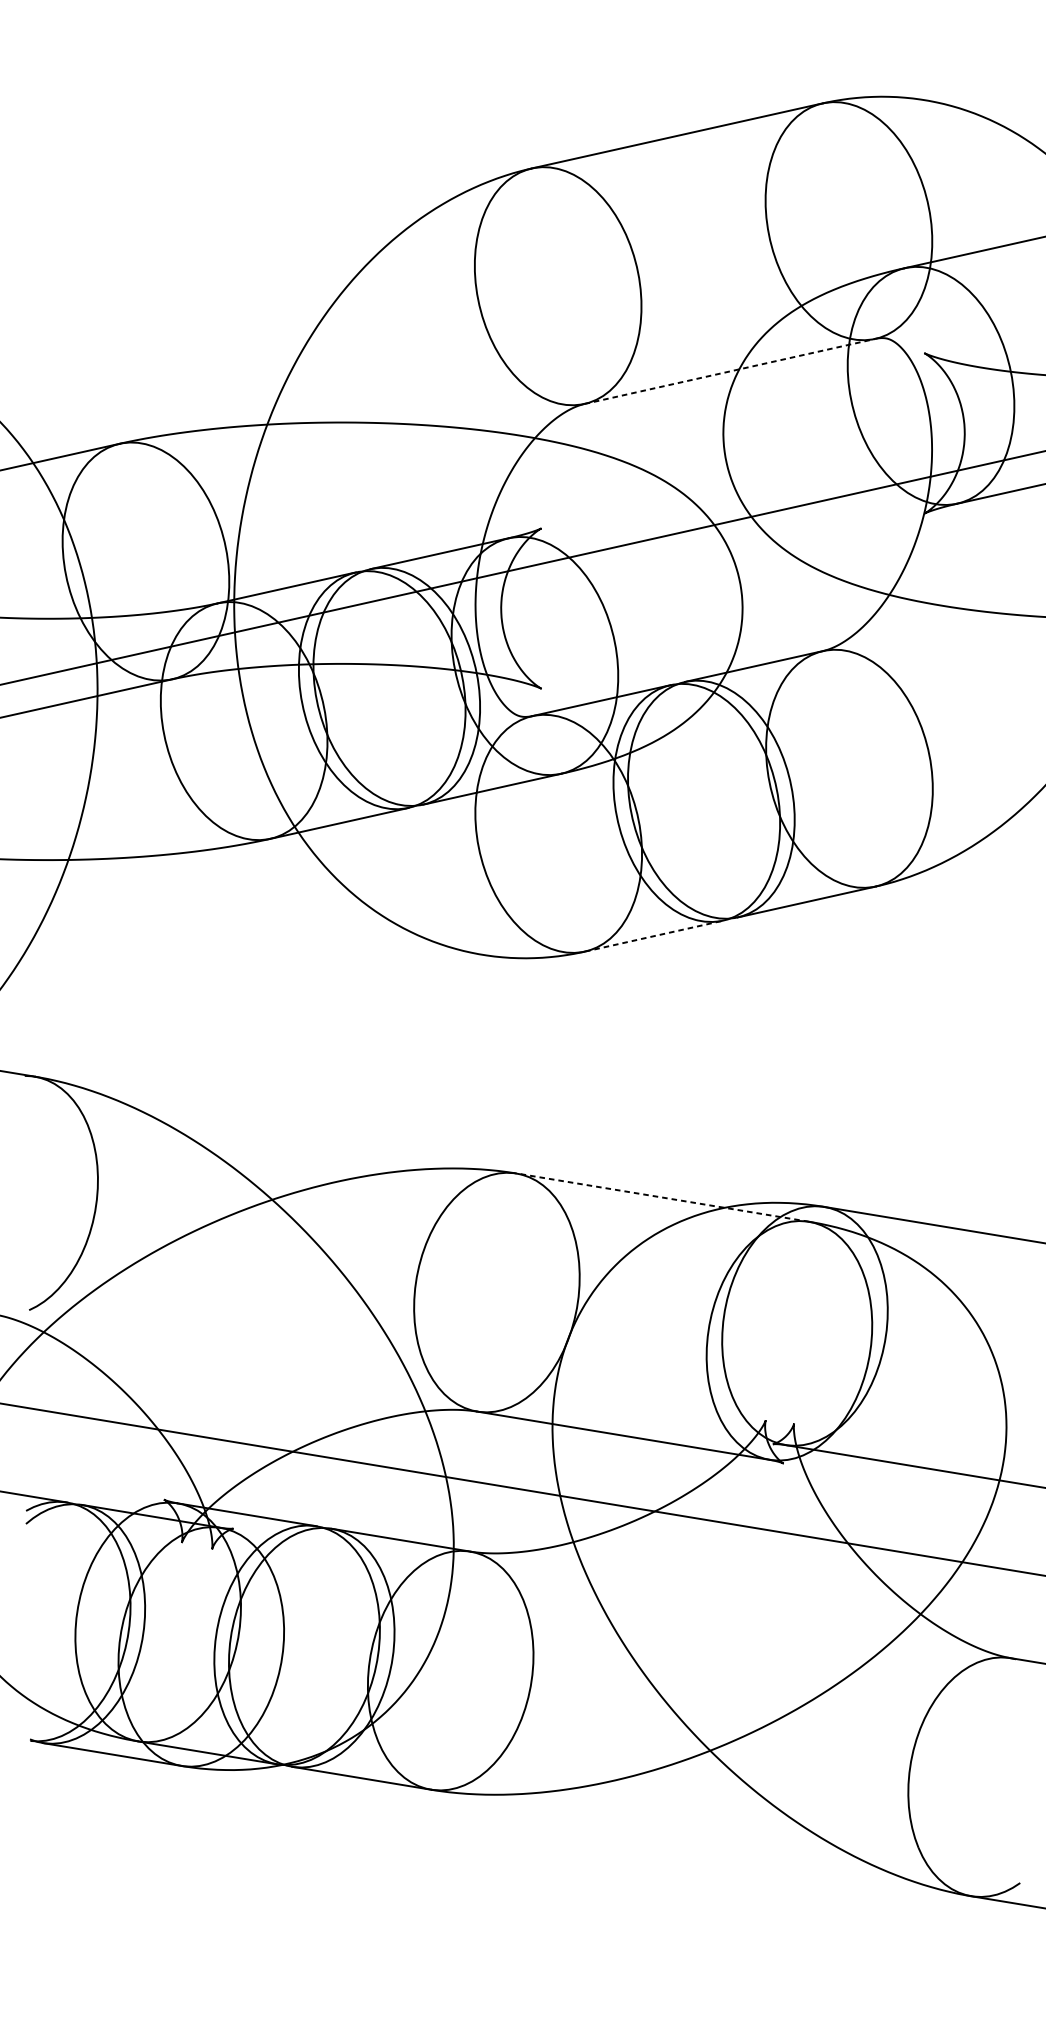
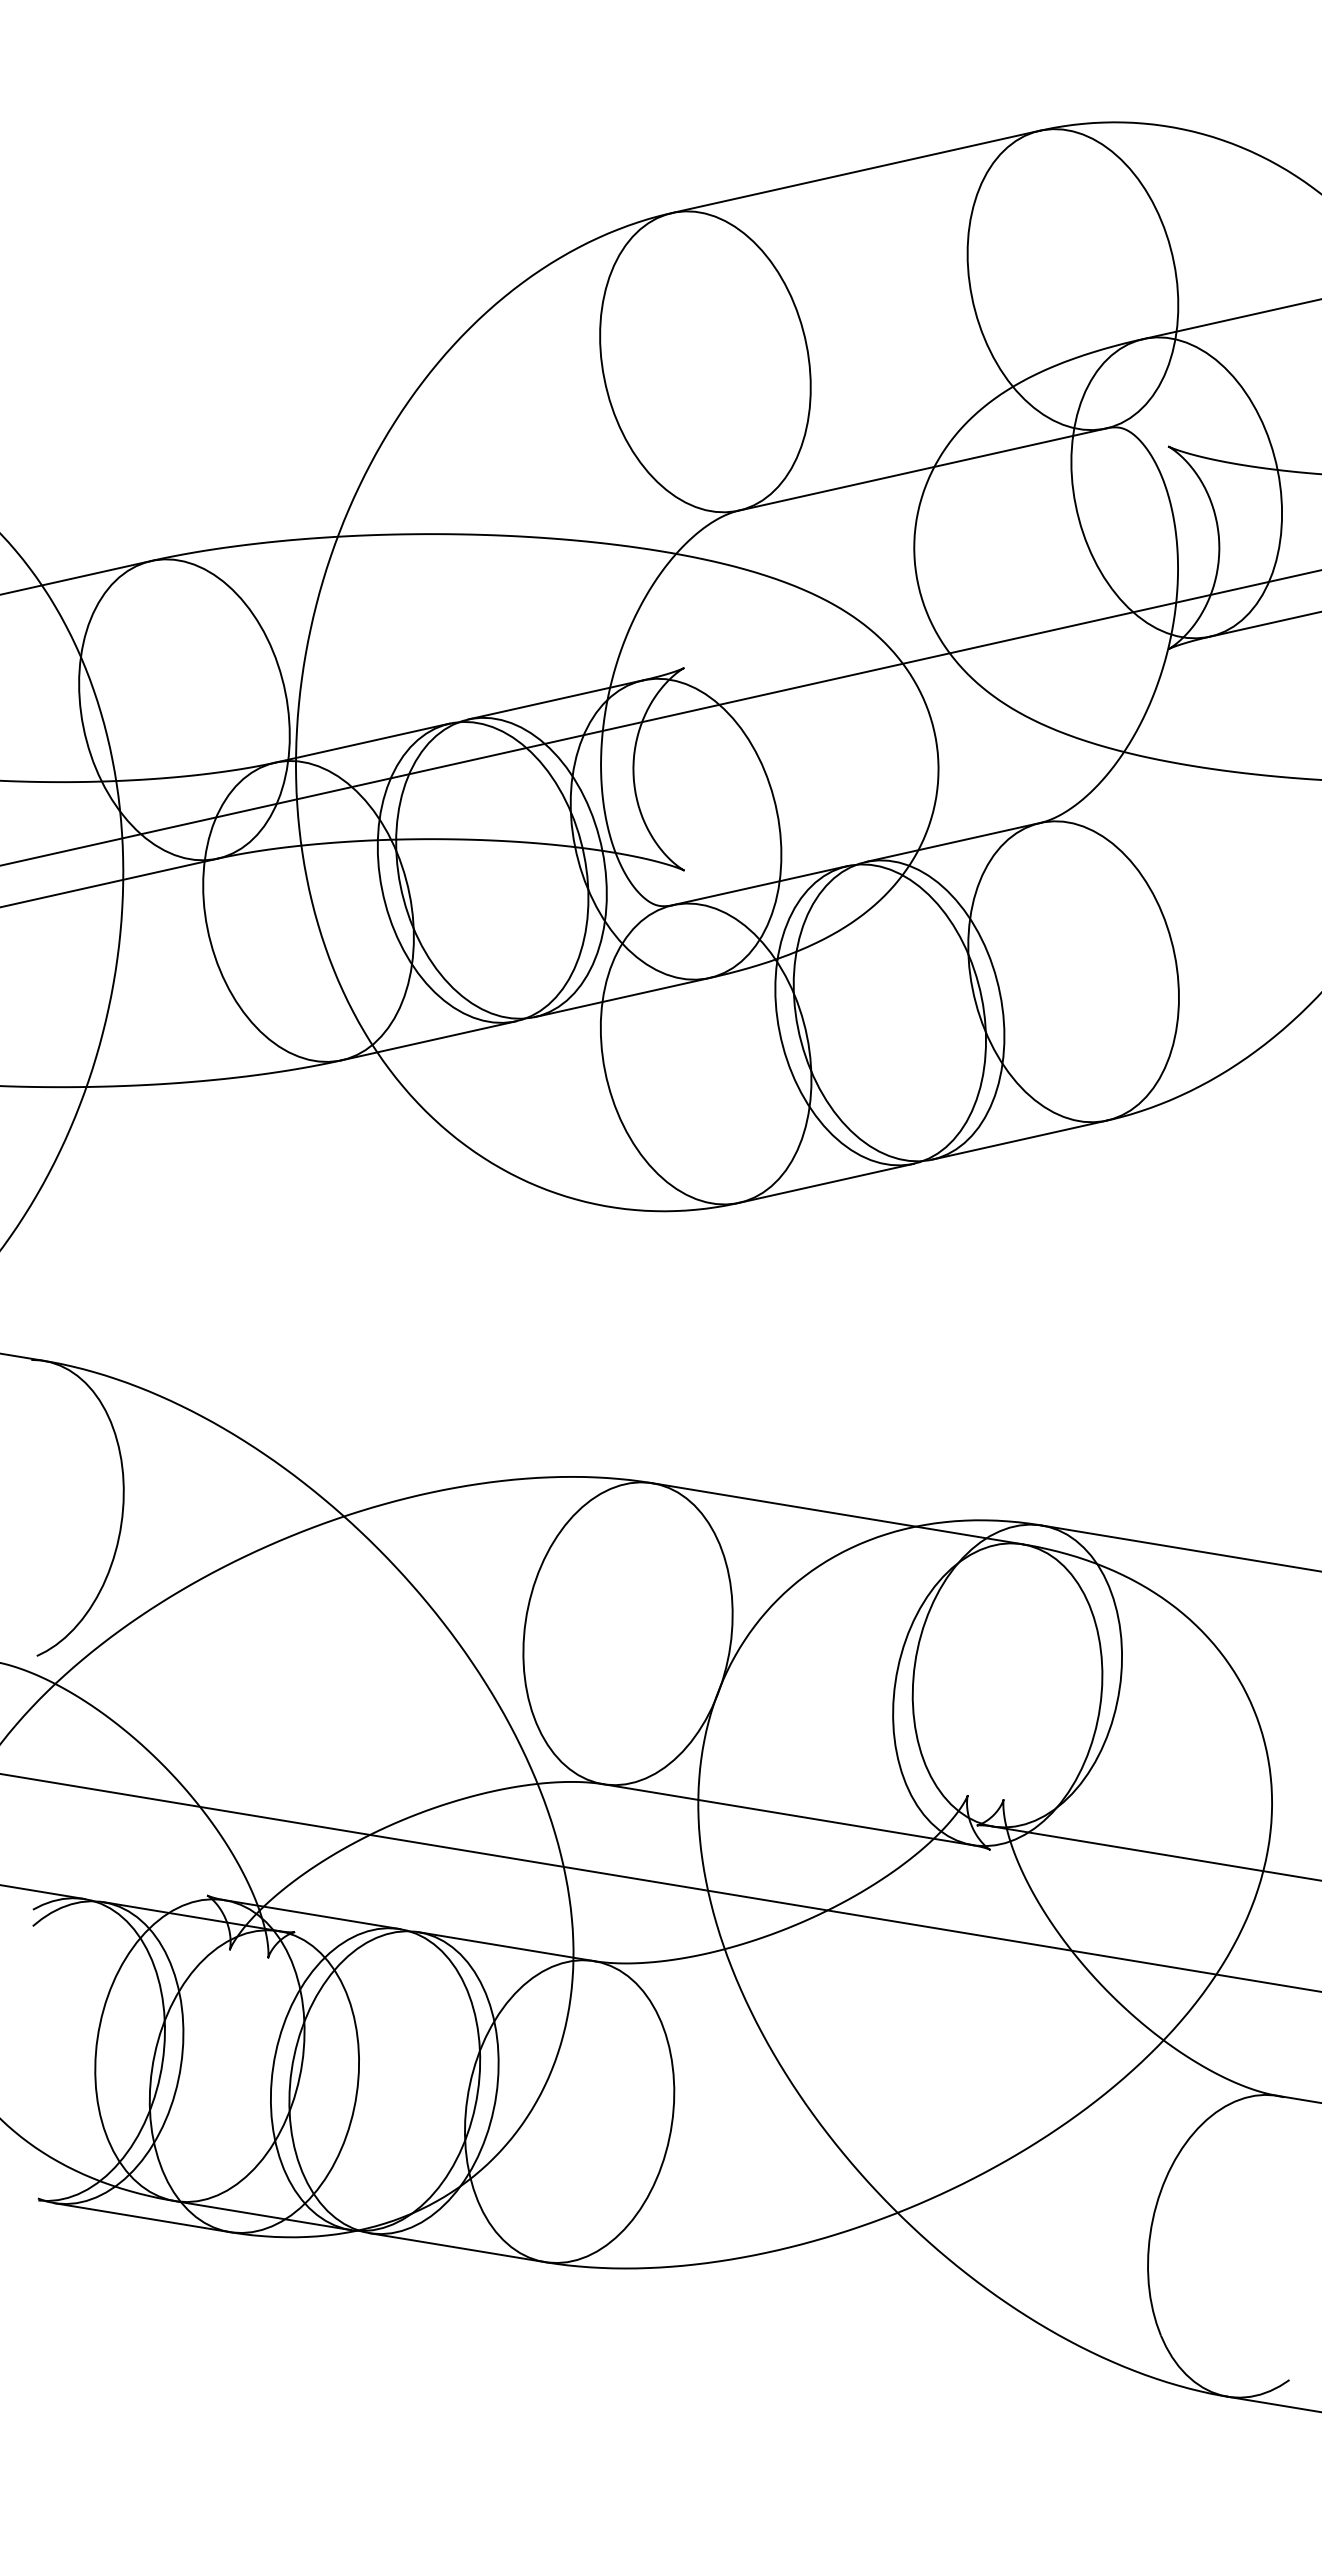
line: (729, 371) -> (922, 469), dashed -> solid
line: (654, 936) -> (827, 1183), dashed -> solid
line: (662, 1197) -> (837, 1513), dashed -> solid

